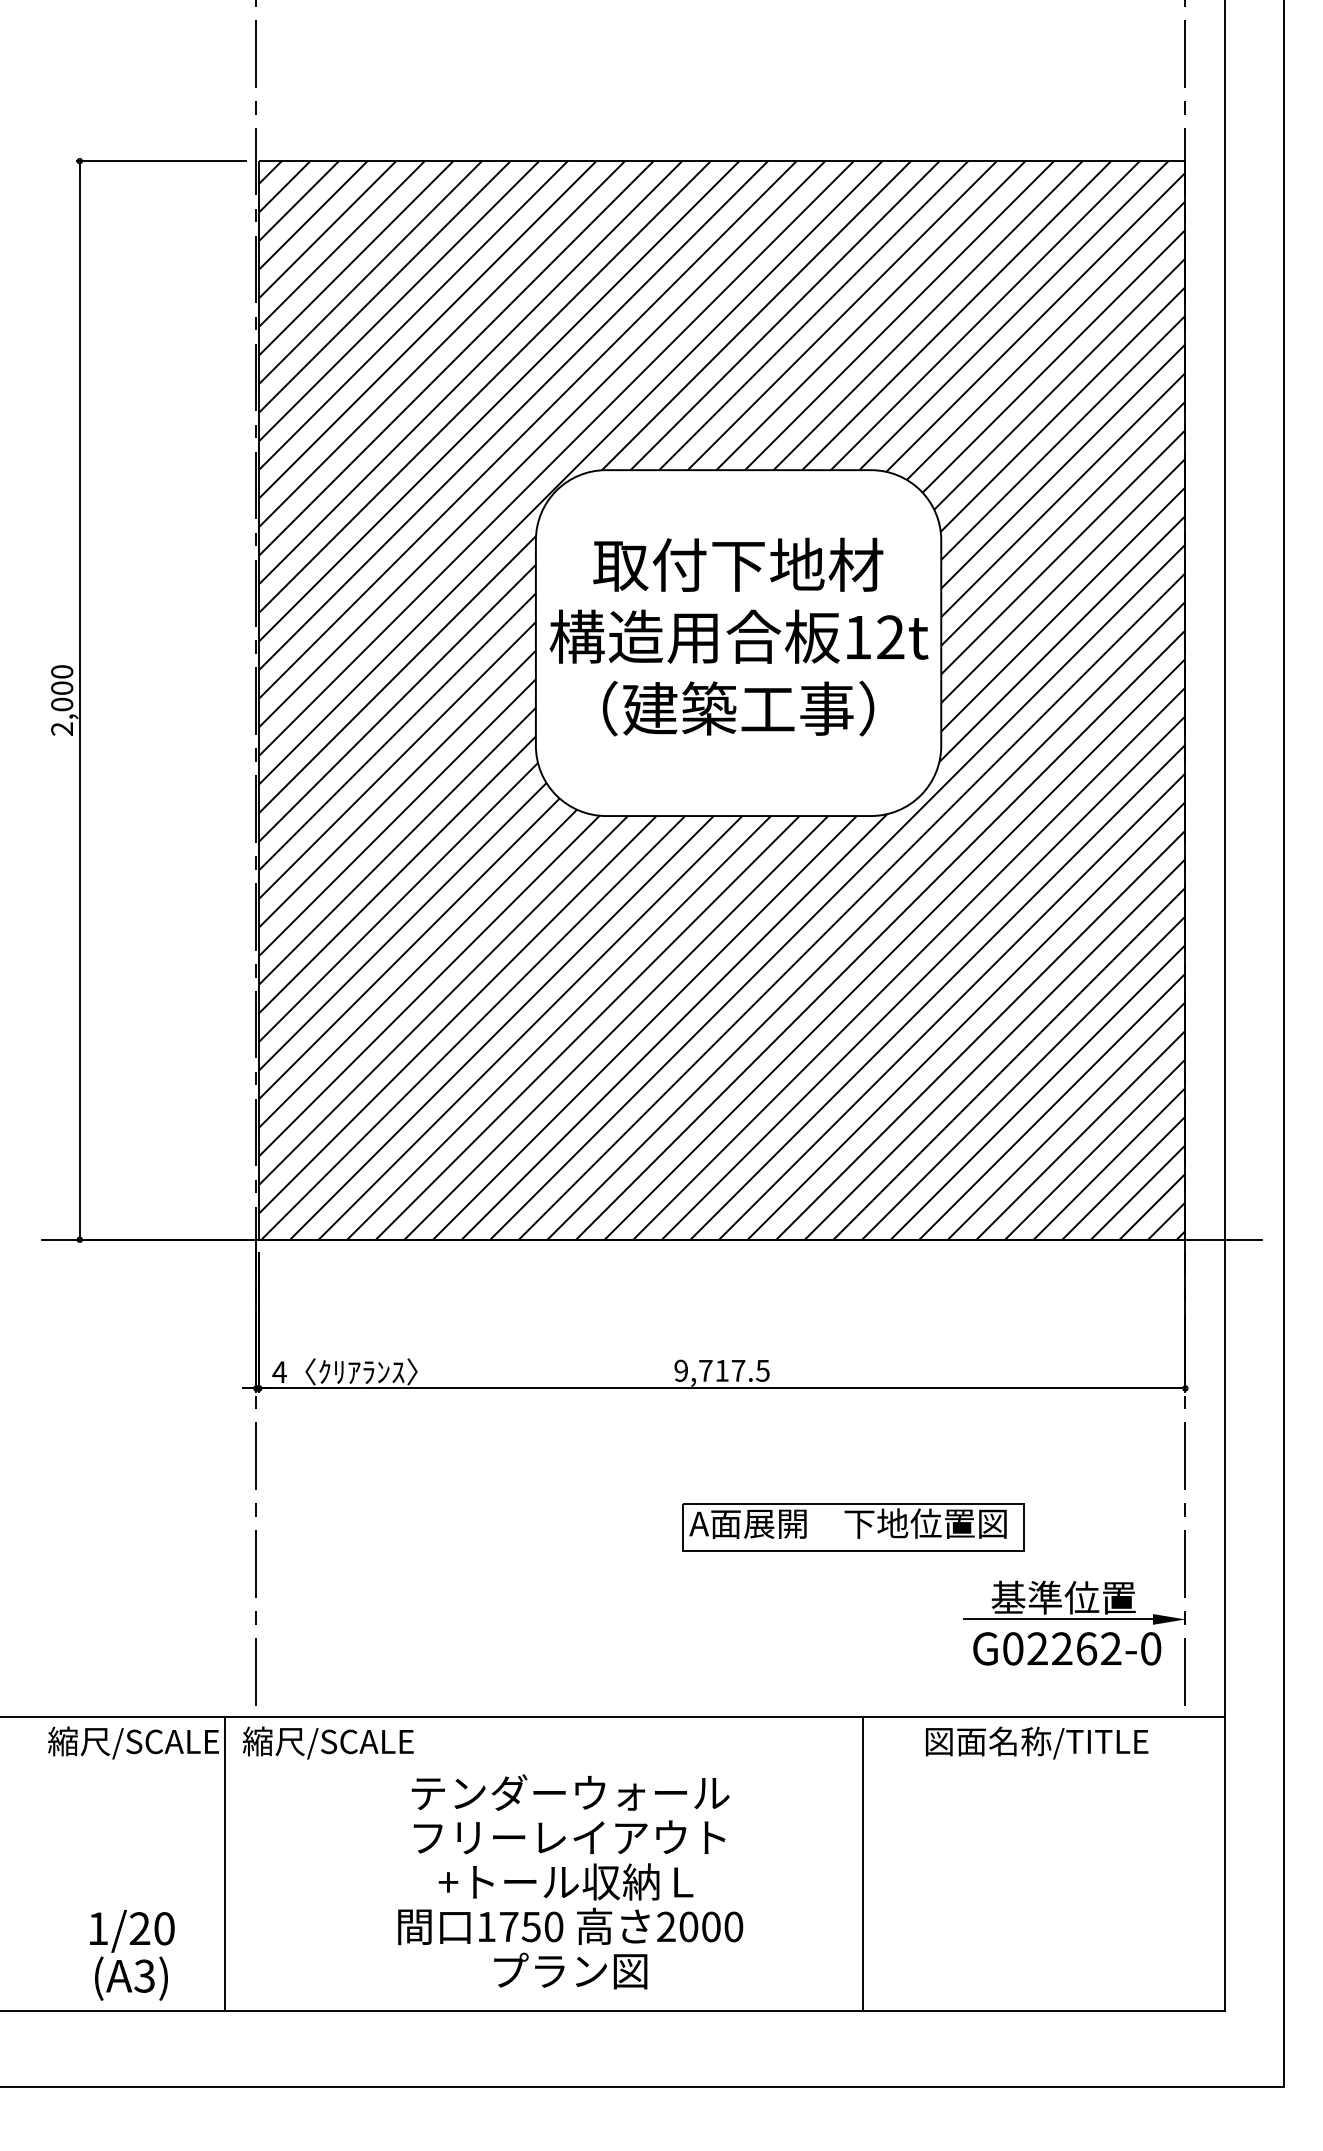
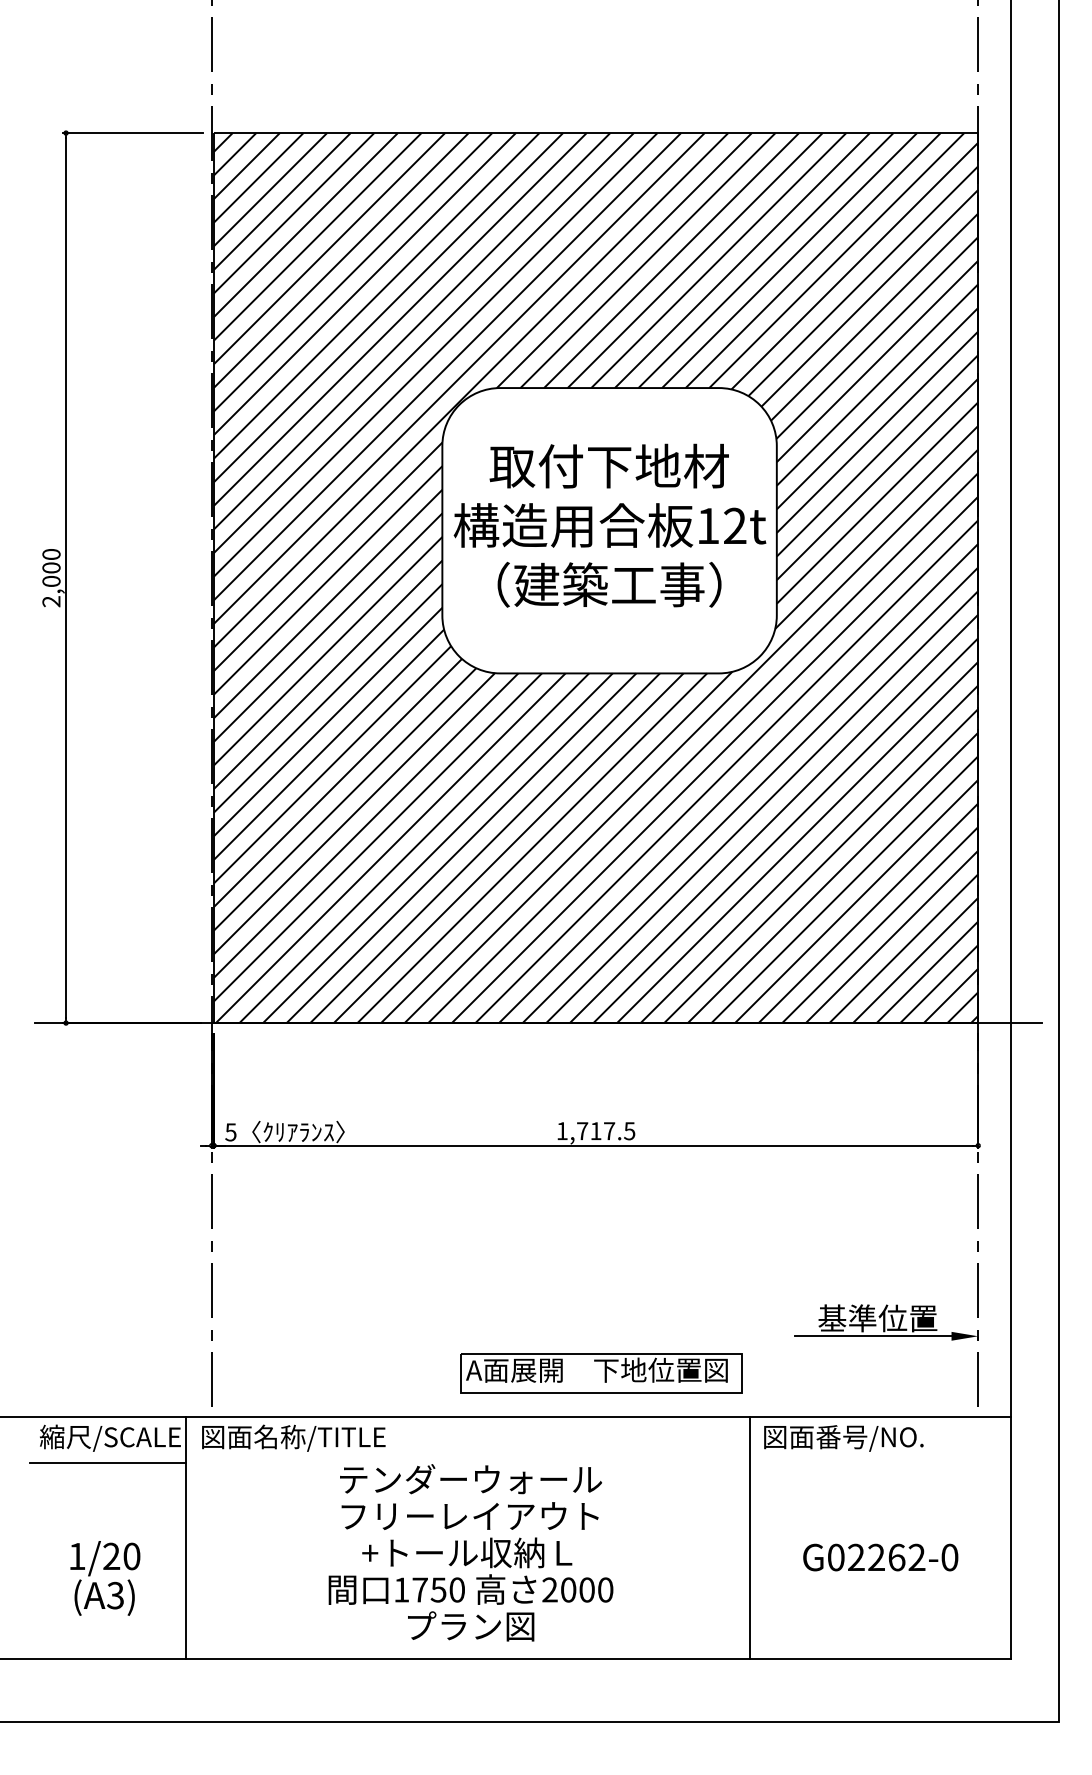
text: (680, 1371) -> (561, 1131), 9,717.5 -> 1,717.5
text: (279, 1372) -> (230, 1132), 4 -> 5
part: (853, 1527) -> (601, 1373), moved
text: (1066, 1648) -> (880, 1557), moved
text: (1068, 1740) -> (881, 1436), 図面名称/TITLE -> 図面番号/NO.
text: (354, 1742) -> (292, 1437), 縮尺/SCALE -> 図面名称/TITLE
line: (130, 1772) -> (107, 1462), added
line: (863, 1863) -> (750, 1537), moved
text: (132, 1955) -> (105, 1578), moved

